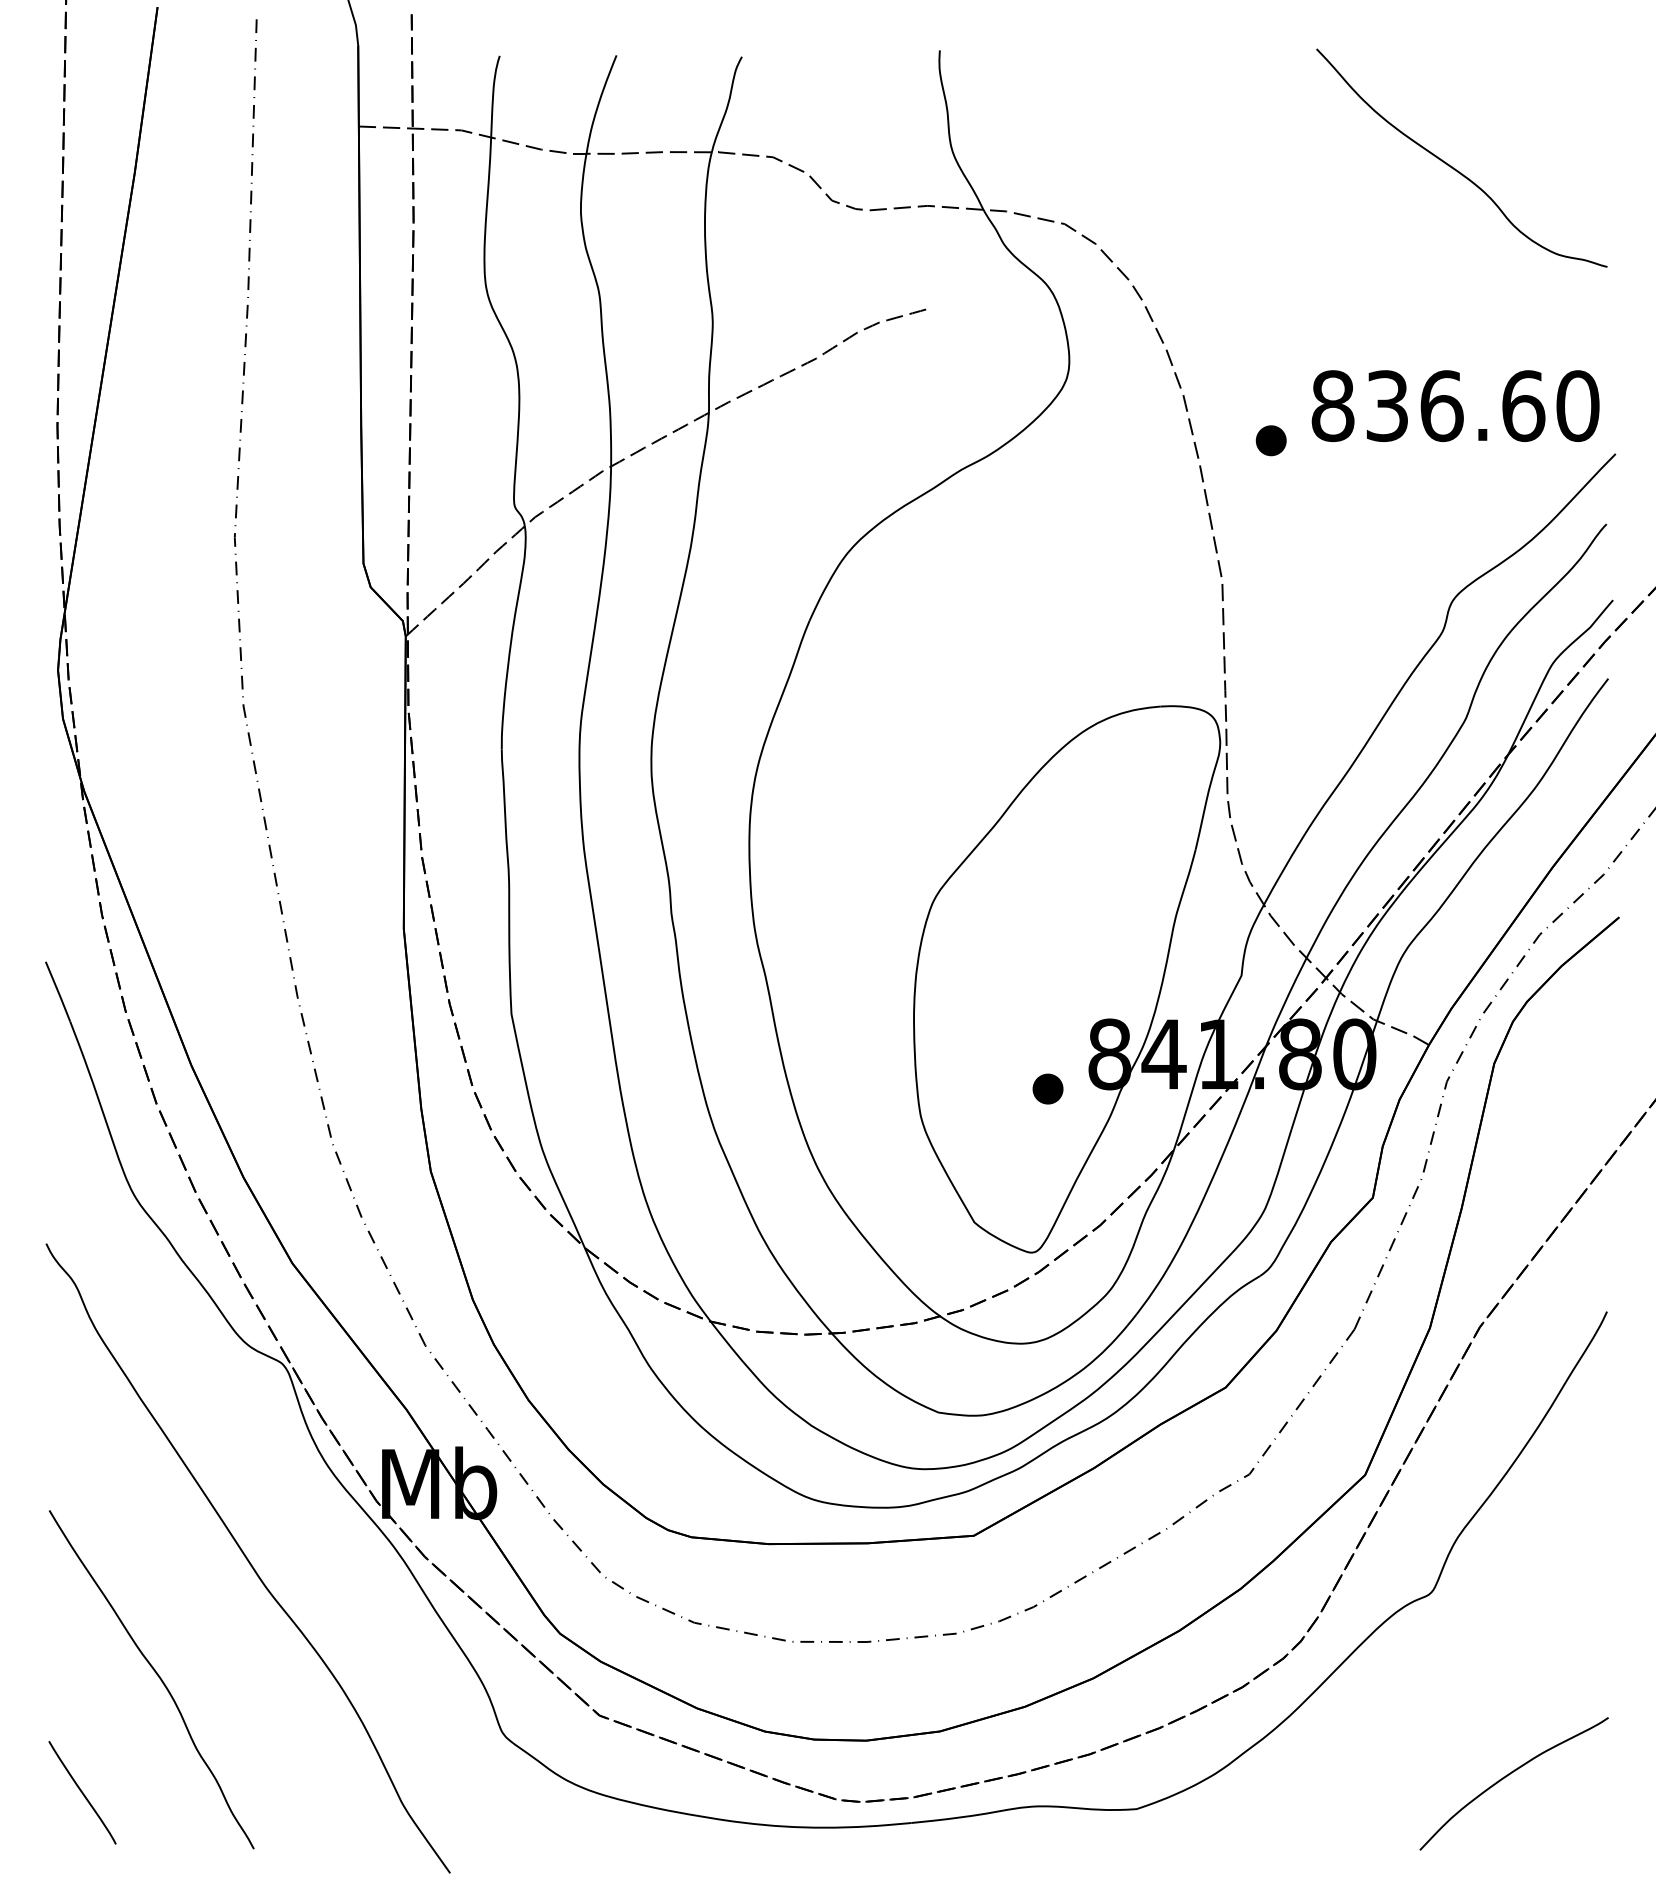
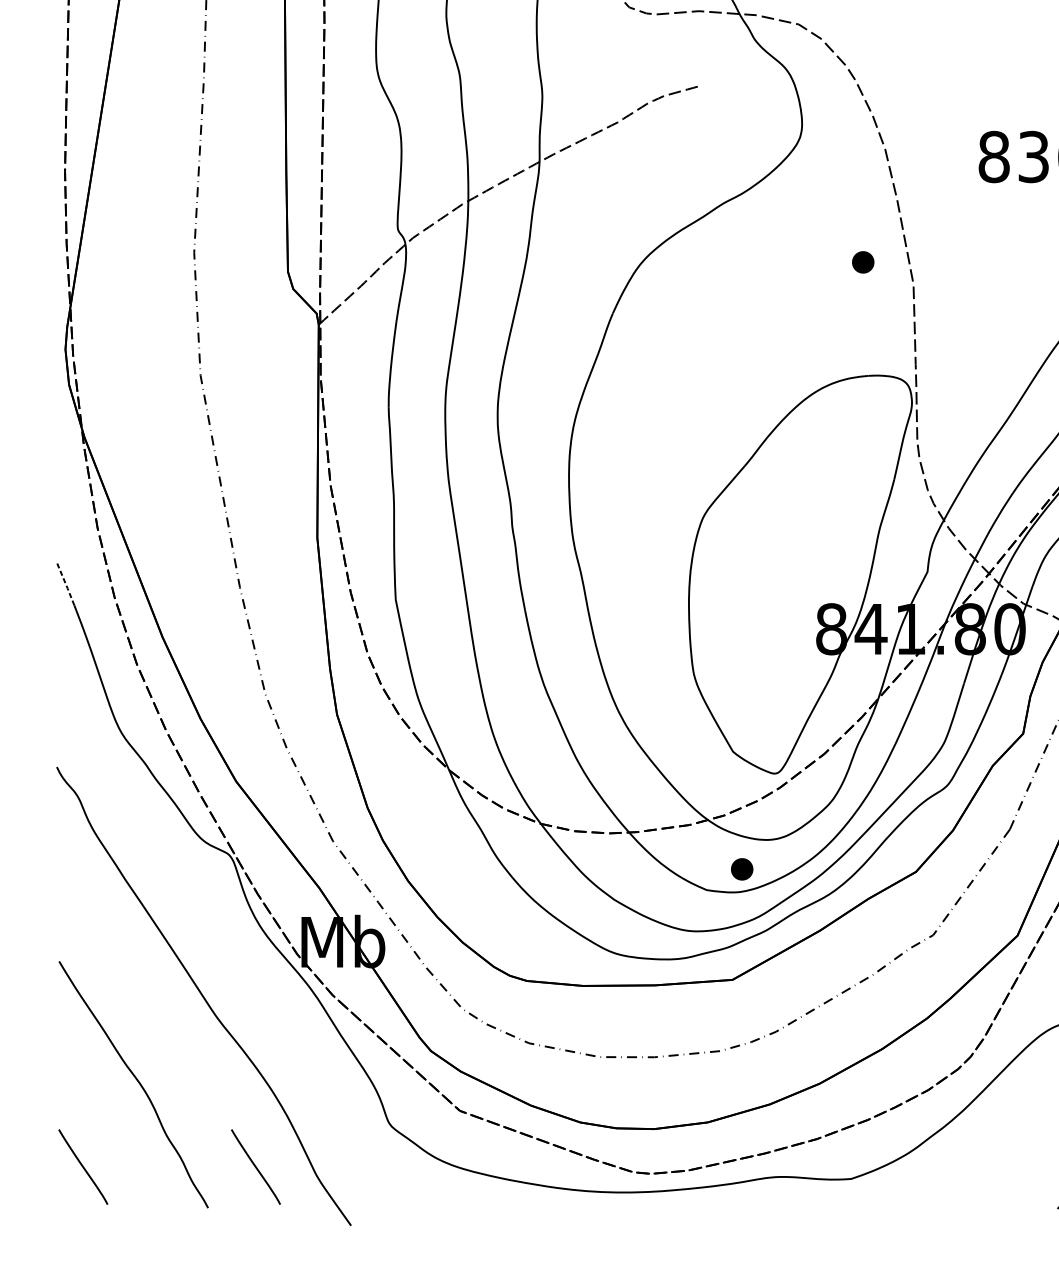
part: (1270, 440) -> (862, 262), moved
line: (58, 992) -> (65, 584), solid -> dashed
part: (1047, 1088) -> (741, 868), moved
curve: (319, 1792) -> (255, 1166), added

